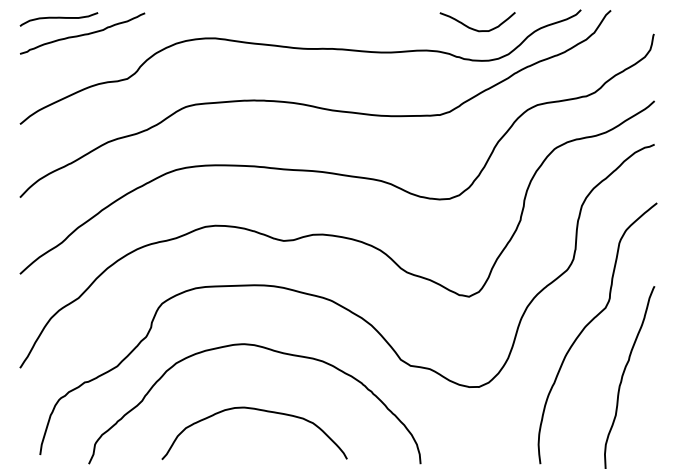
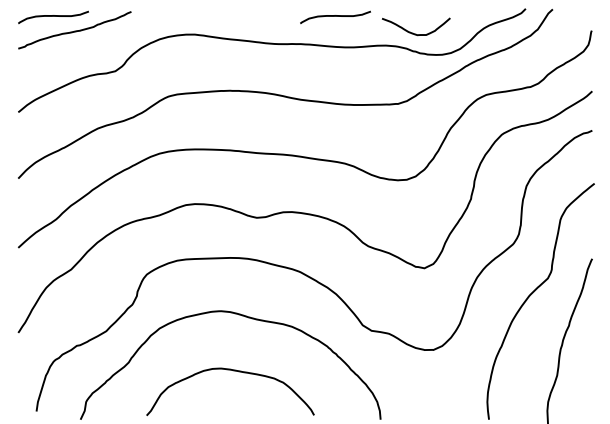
curve: (370, 18) -> (335, 16), added
curve: (474, 28) -> (413, 32), moved

